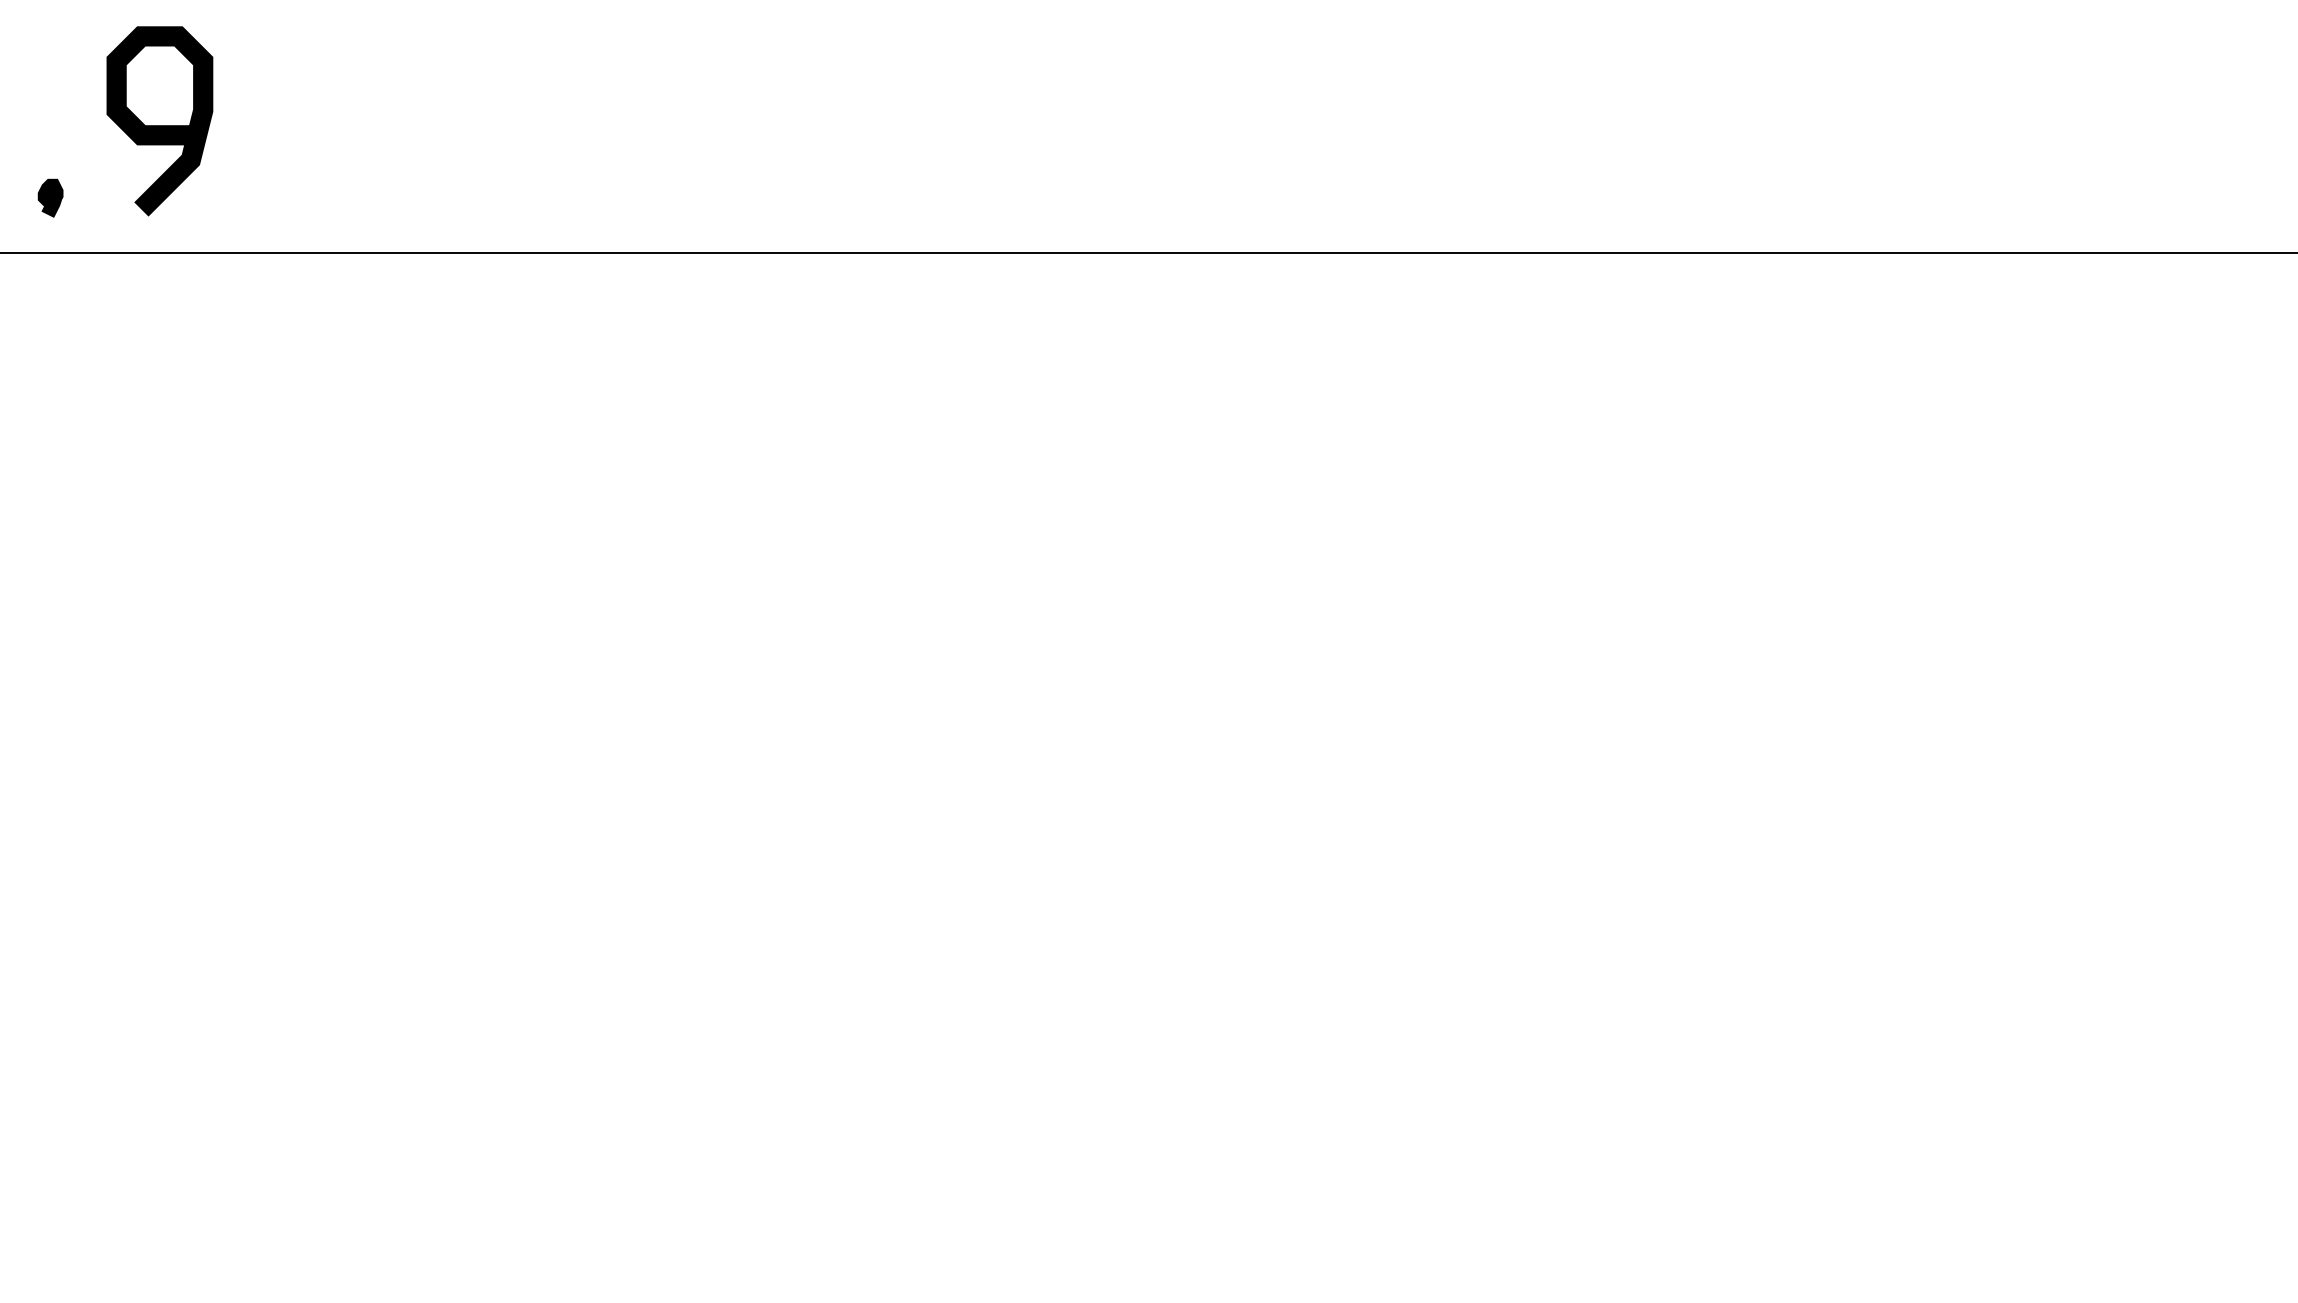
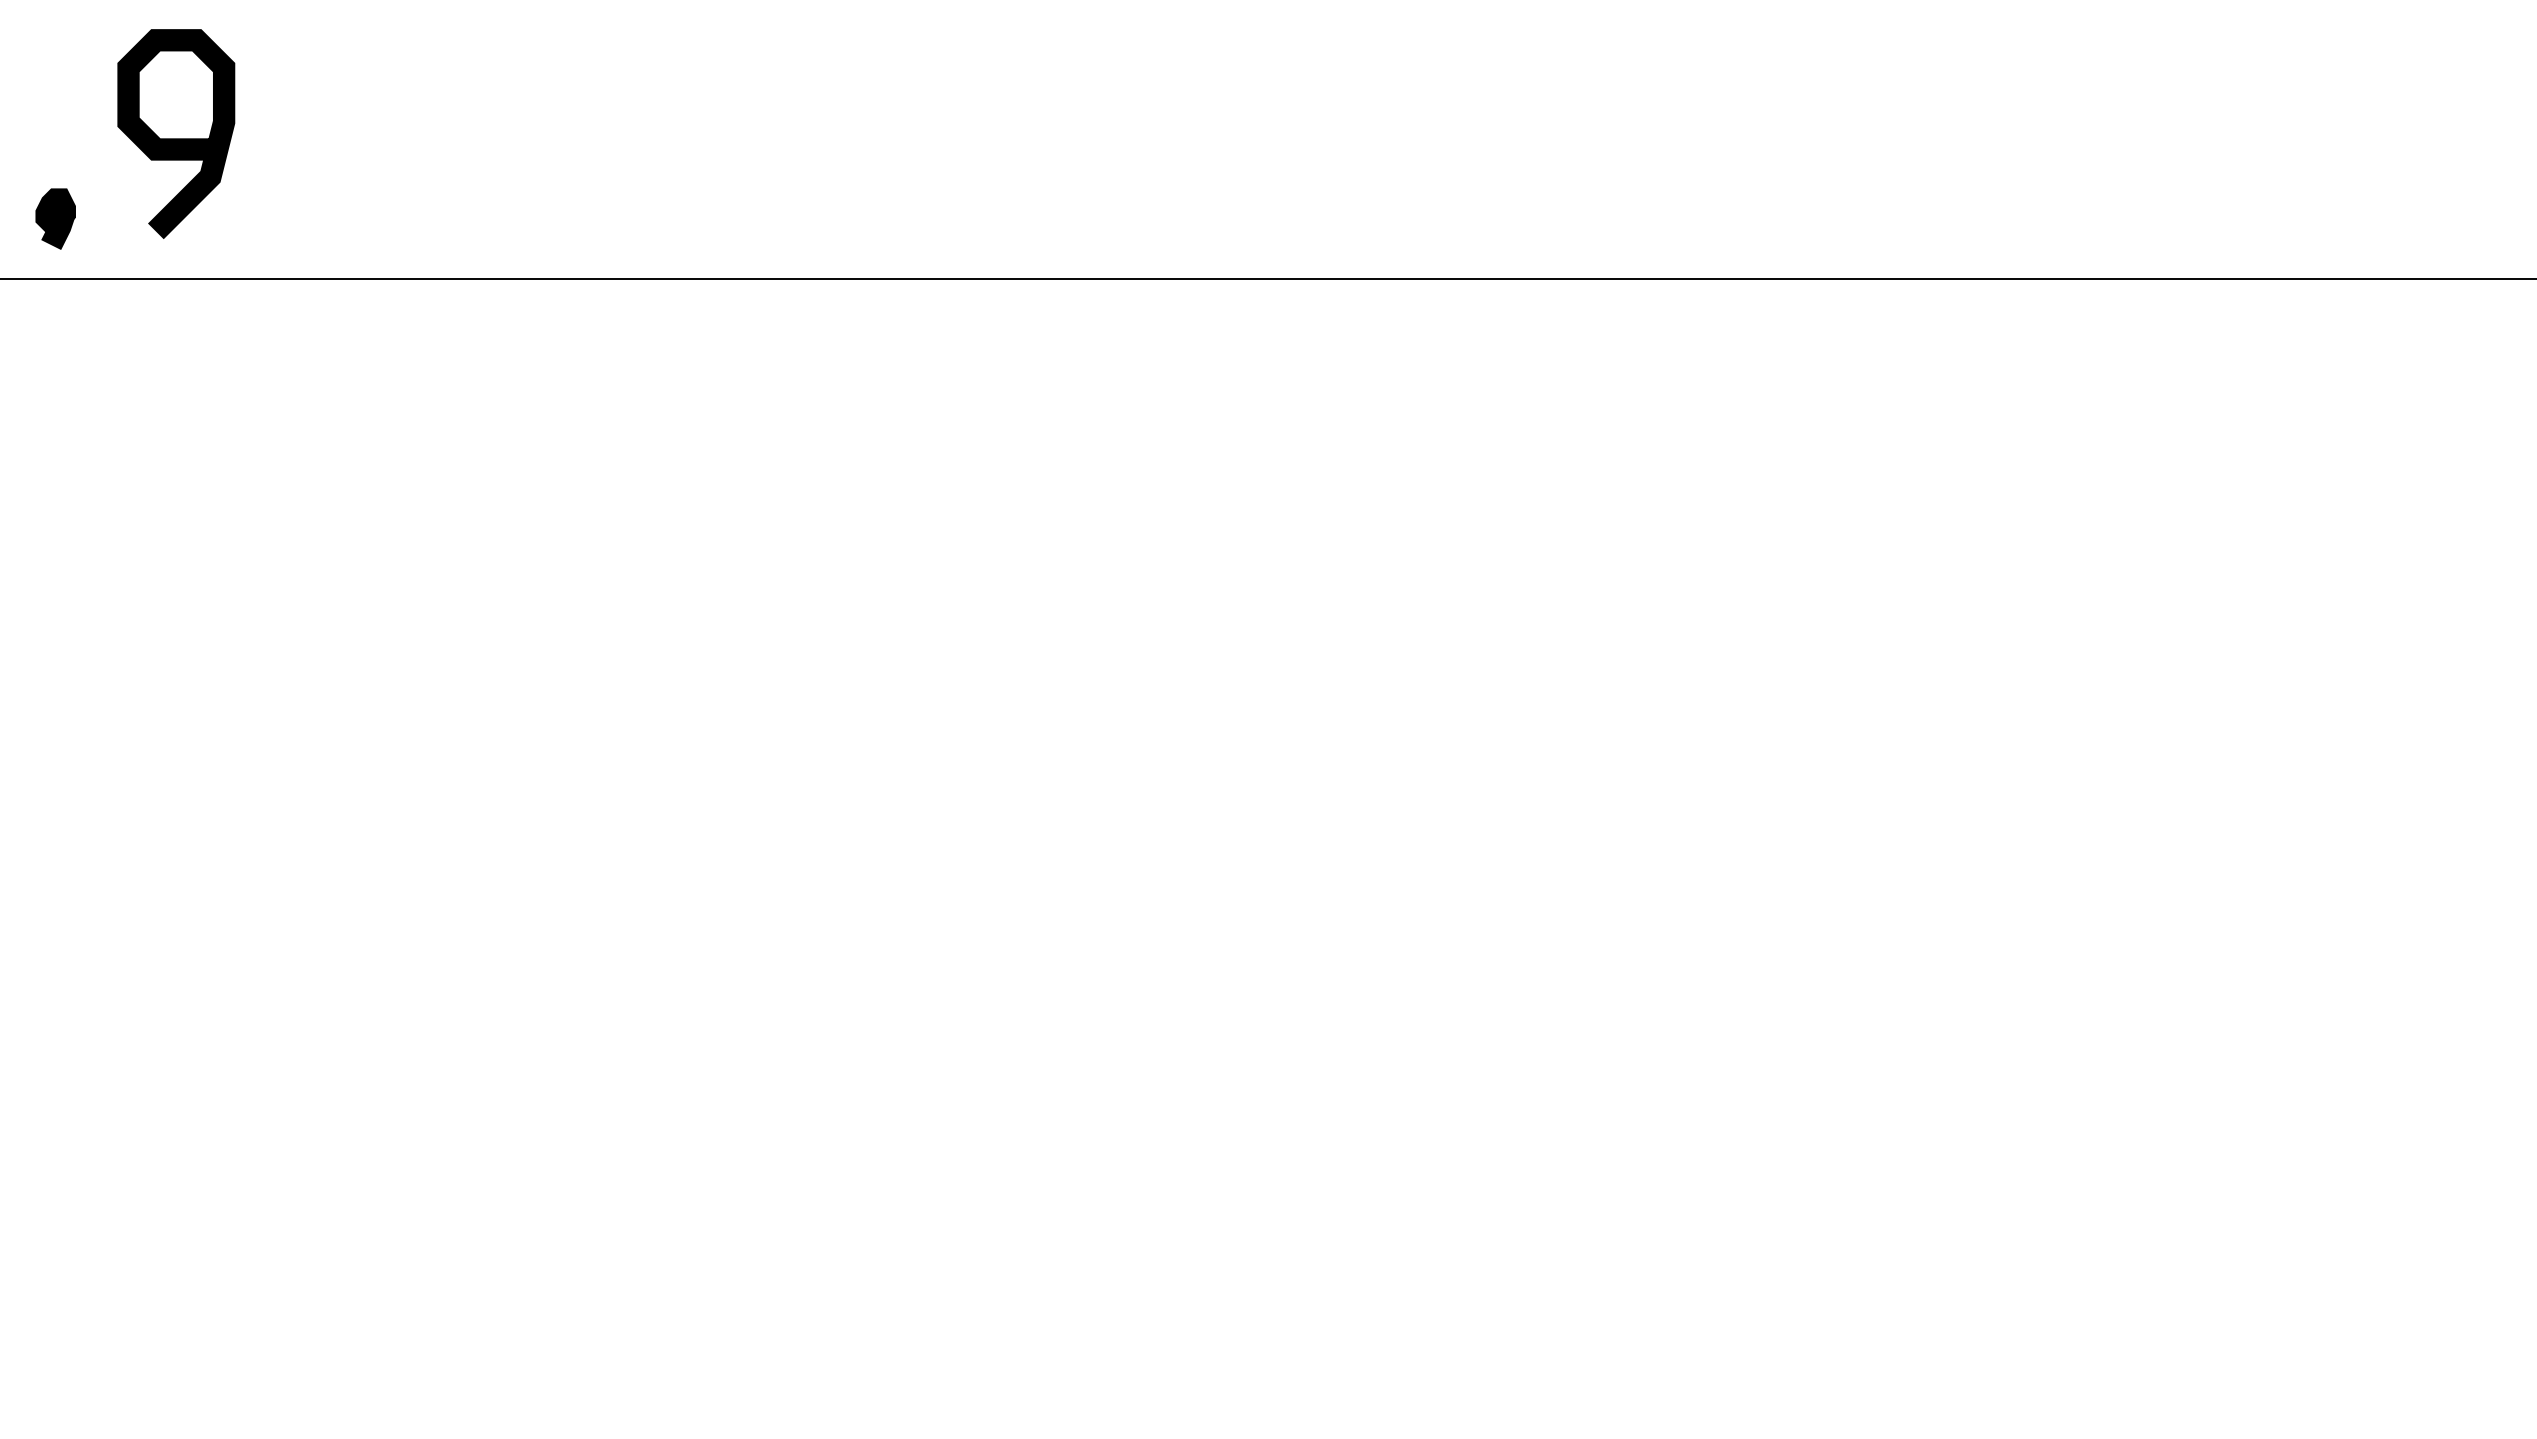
part: (50, 197) -> (55, 218), size x1.43

